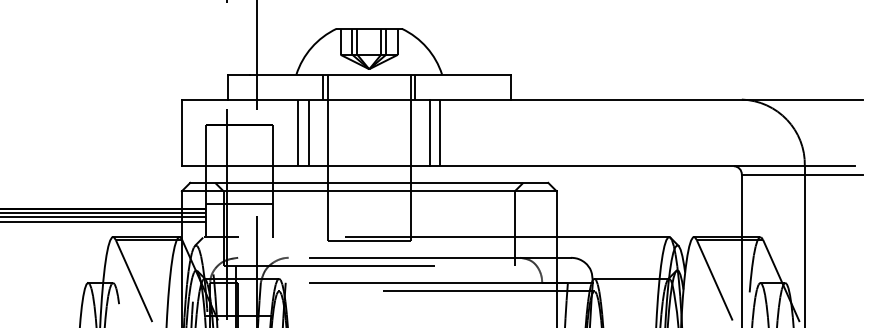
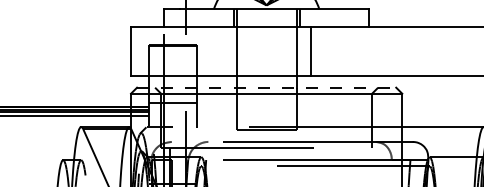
line: (298, 132) -> (215, 51), removed
line: (308, 132) -> (222, 51), removed
line: (440, 132) -> (318, 51), removed
line: (369, 182) -> (266, 87), solid -> dashed

